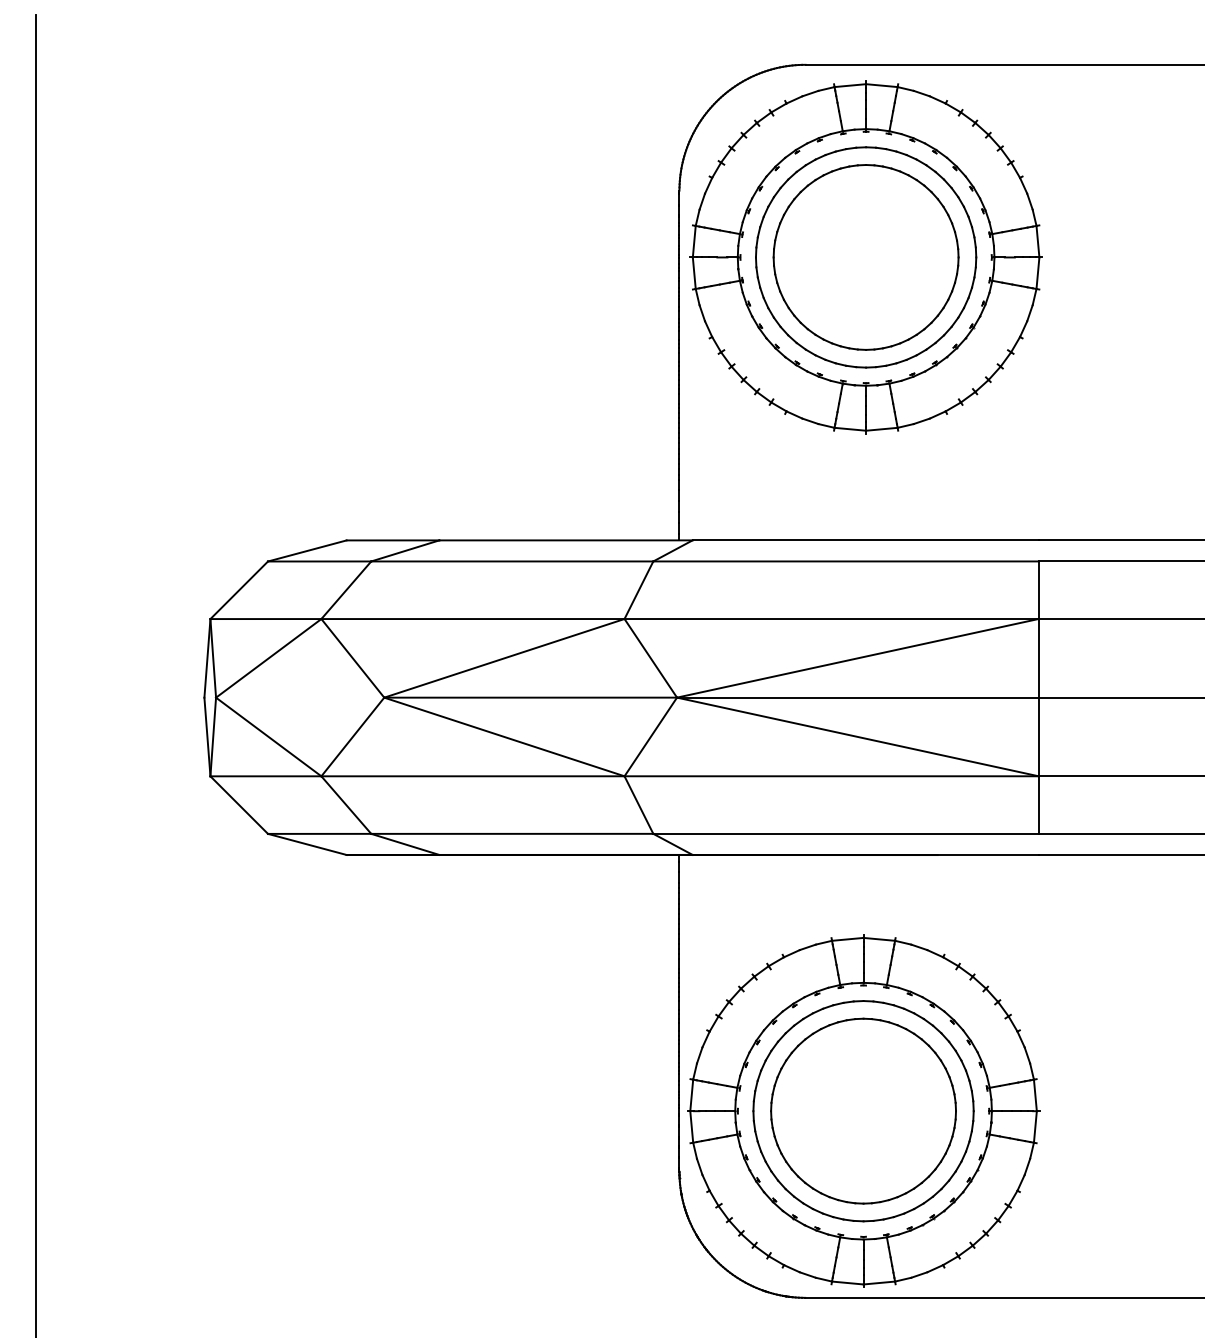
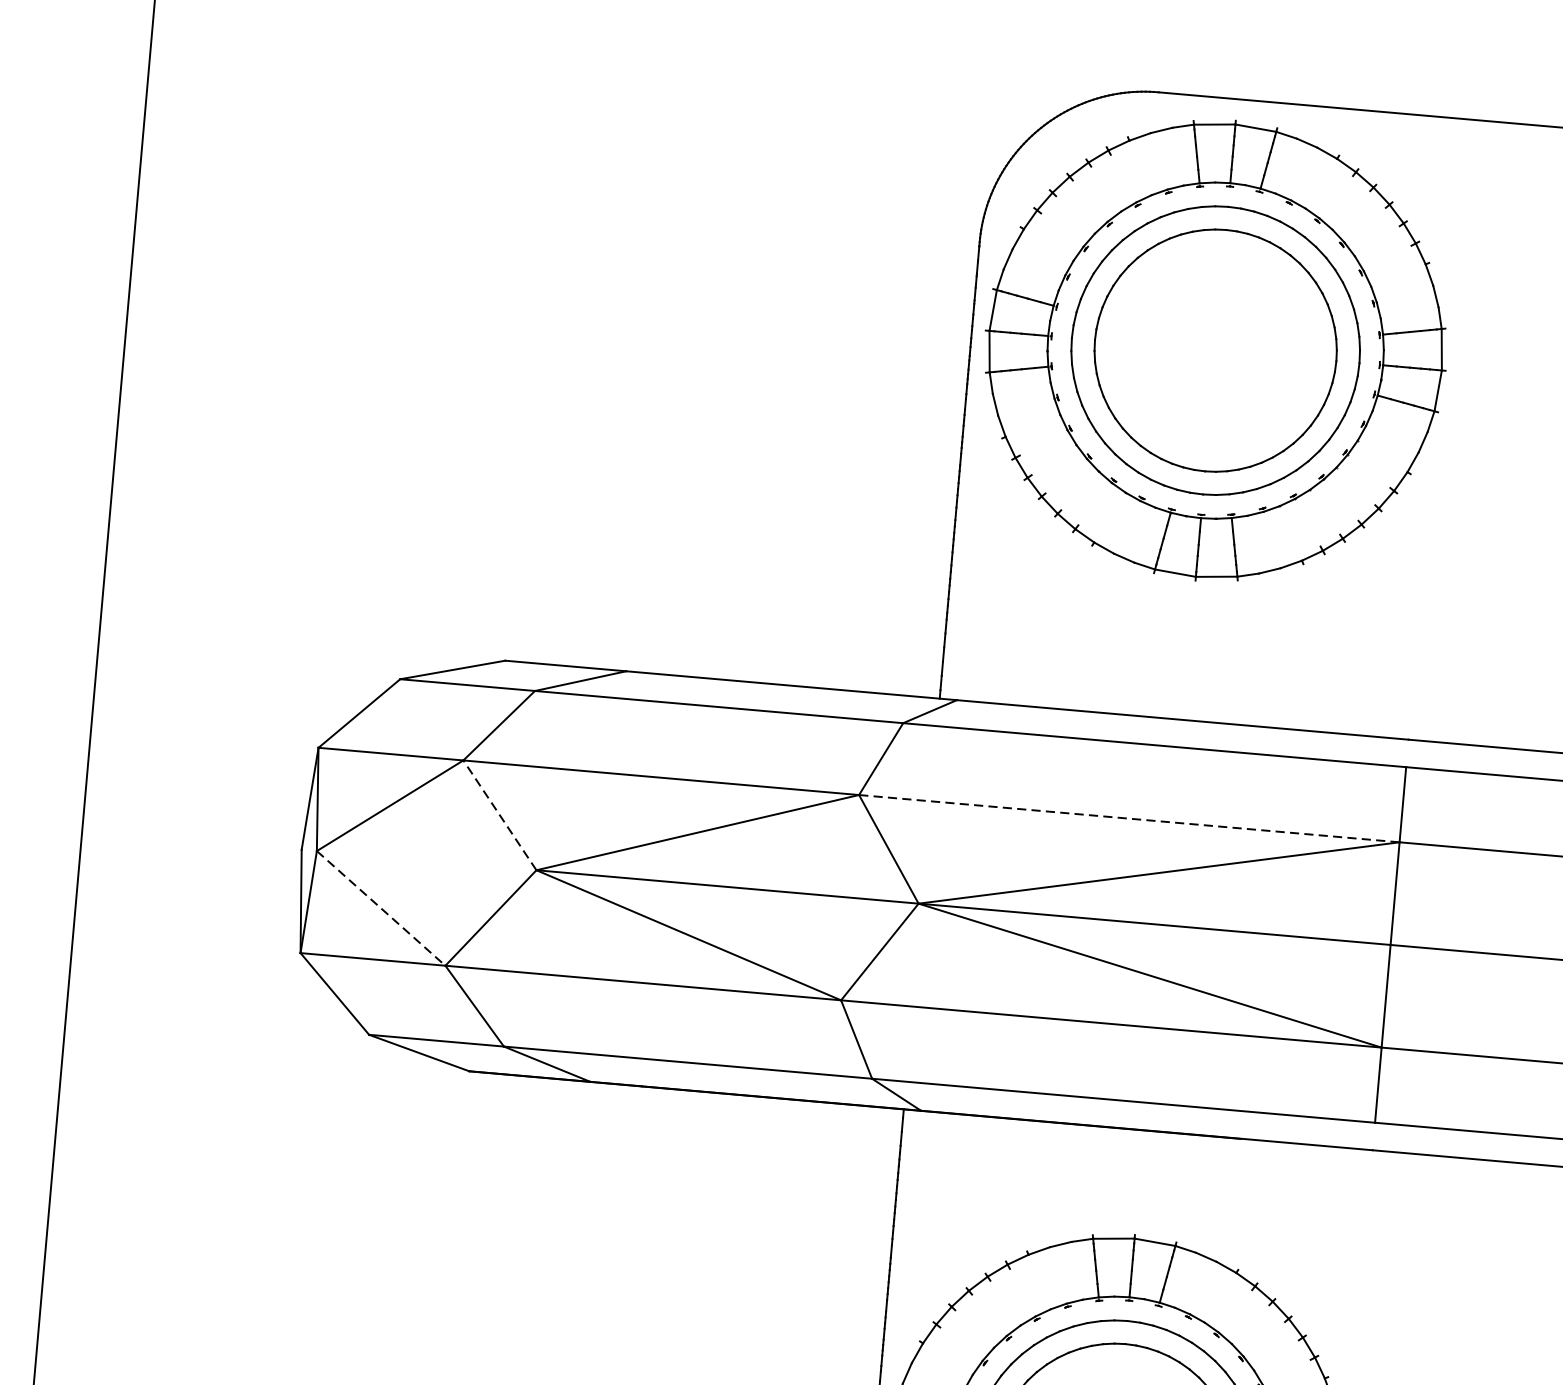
line: (831, 619) -> (1129, 819), solid -> dashed
line: (352, 657) -> (499, 814), solid -> dashed
line: (268, 737) -> (380, 909), solid -> dashed

